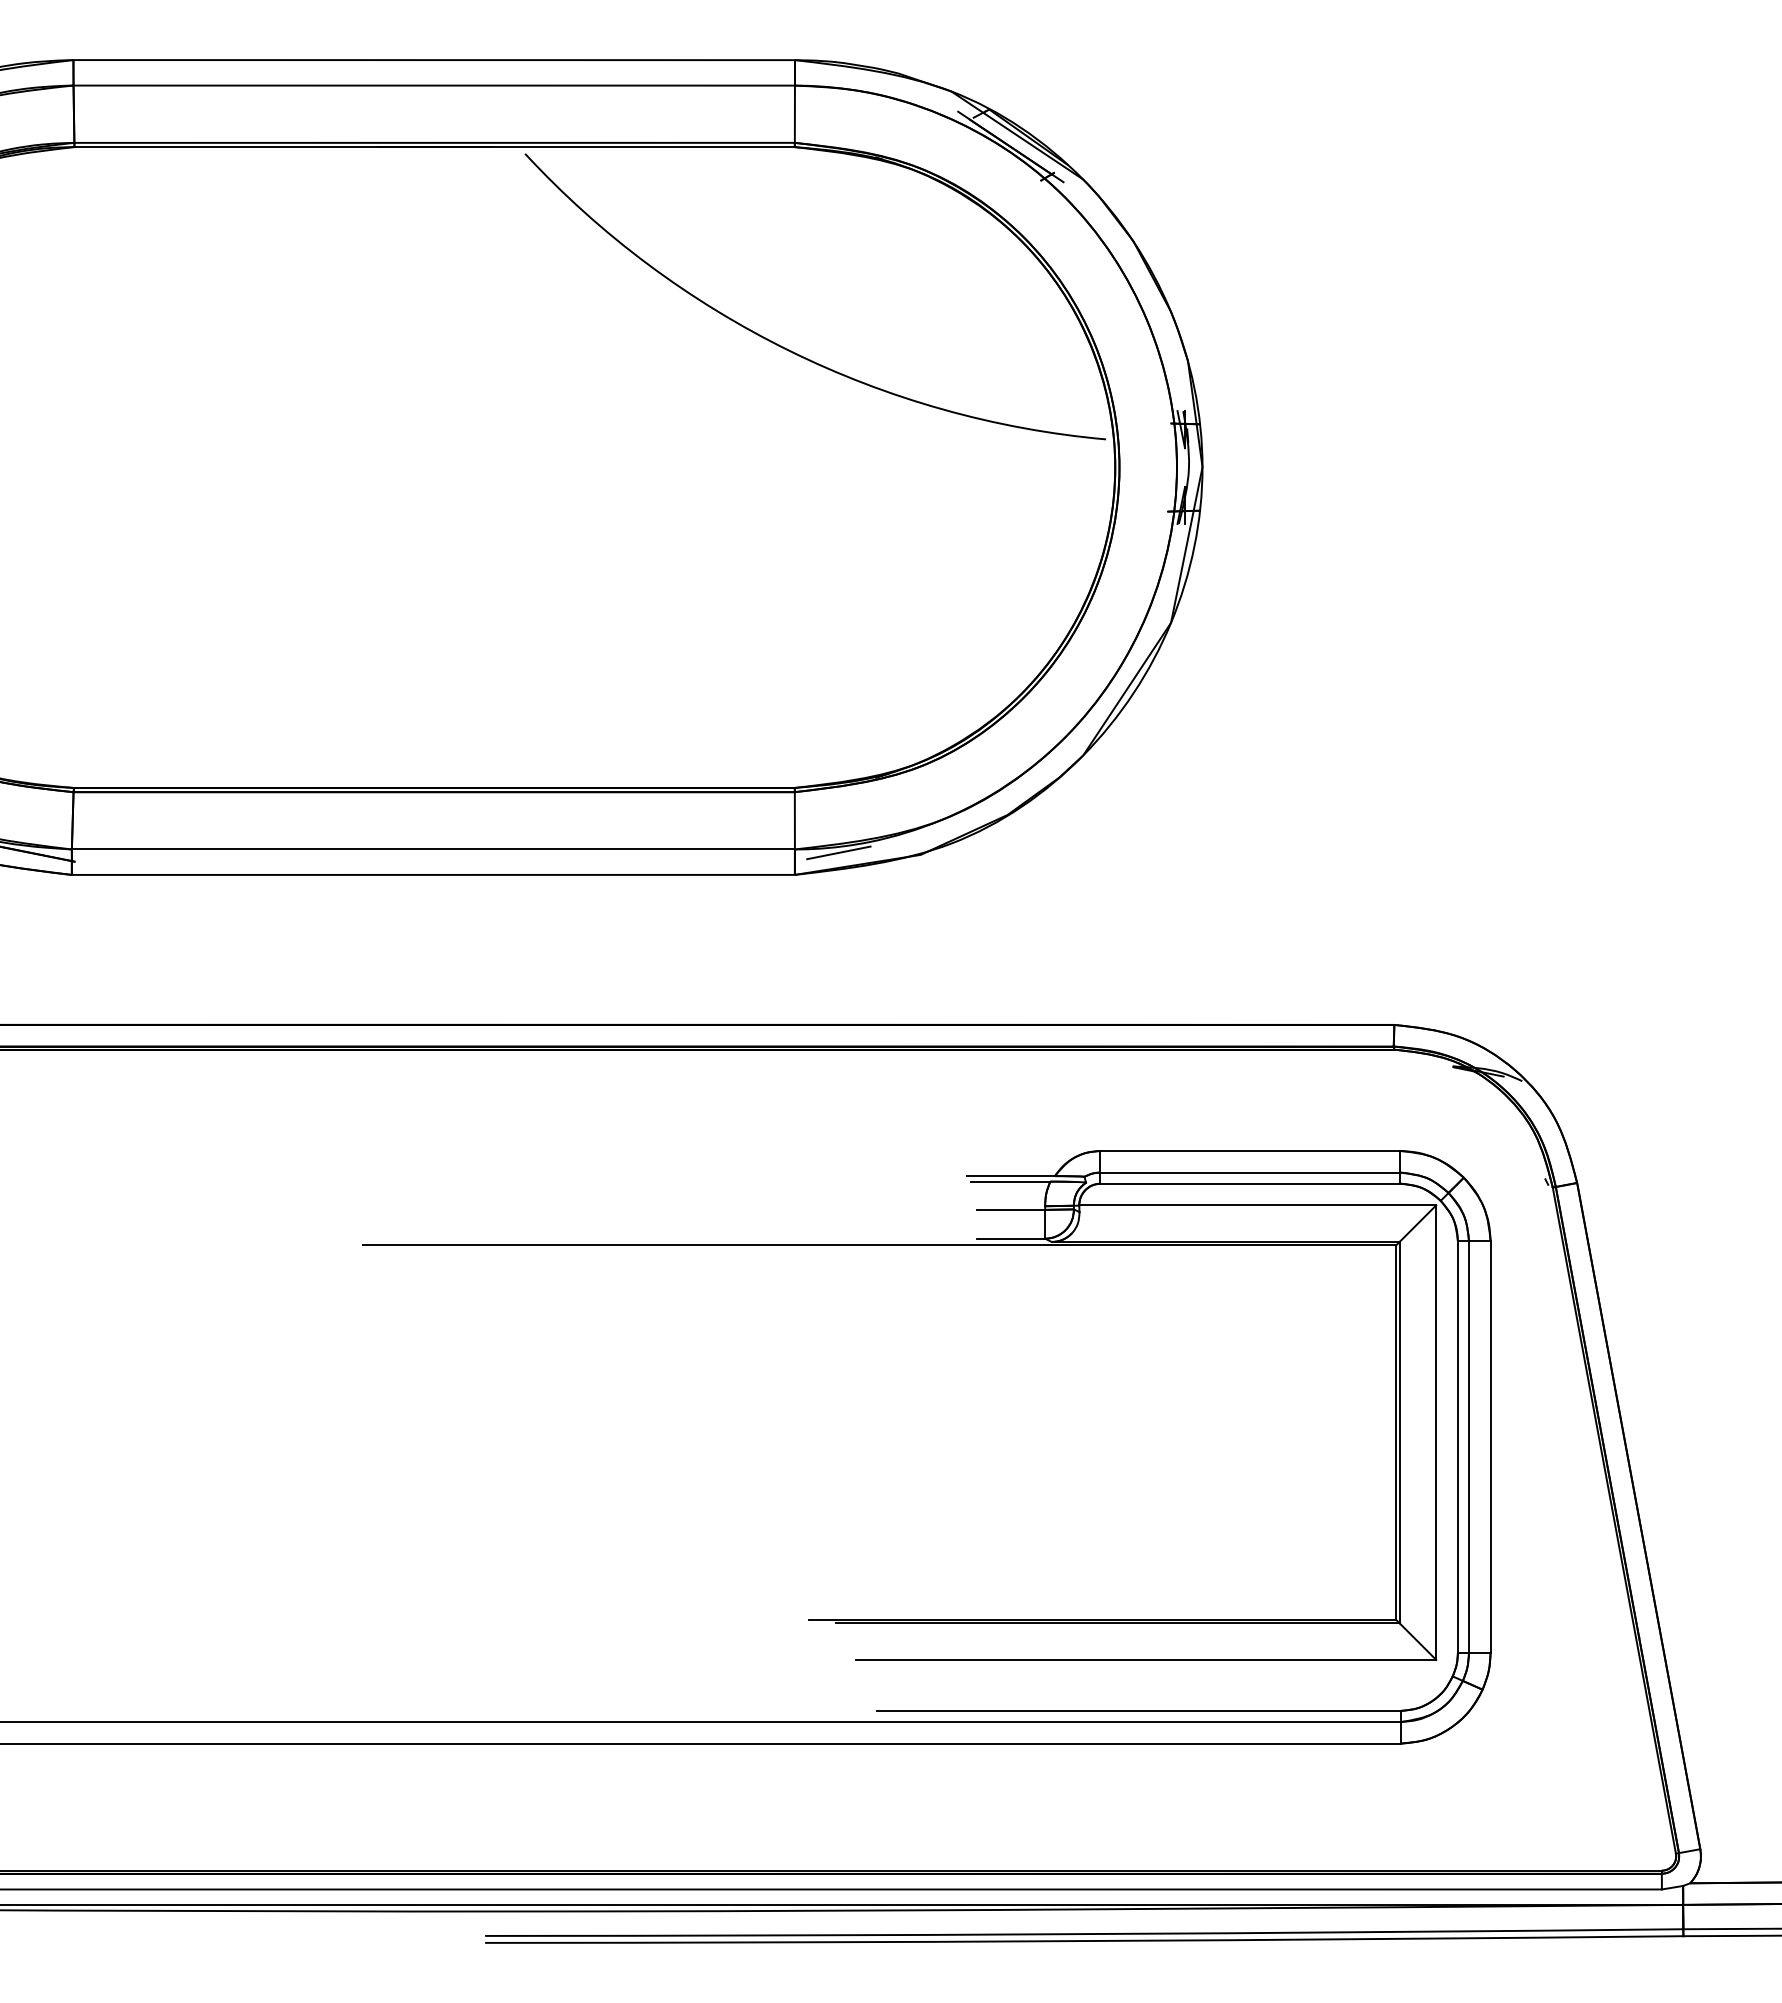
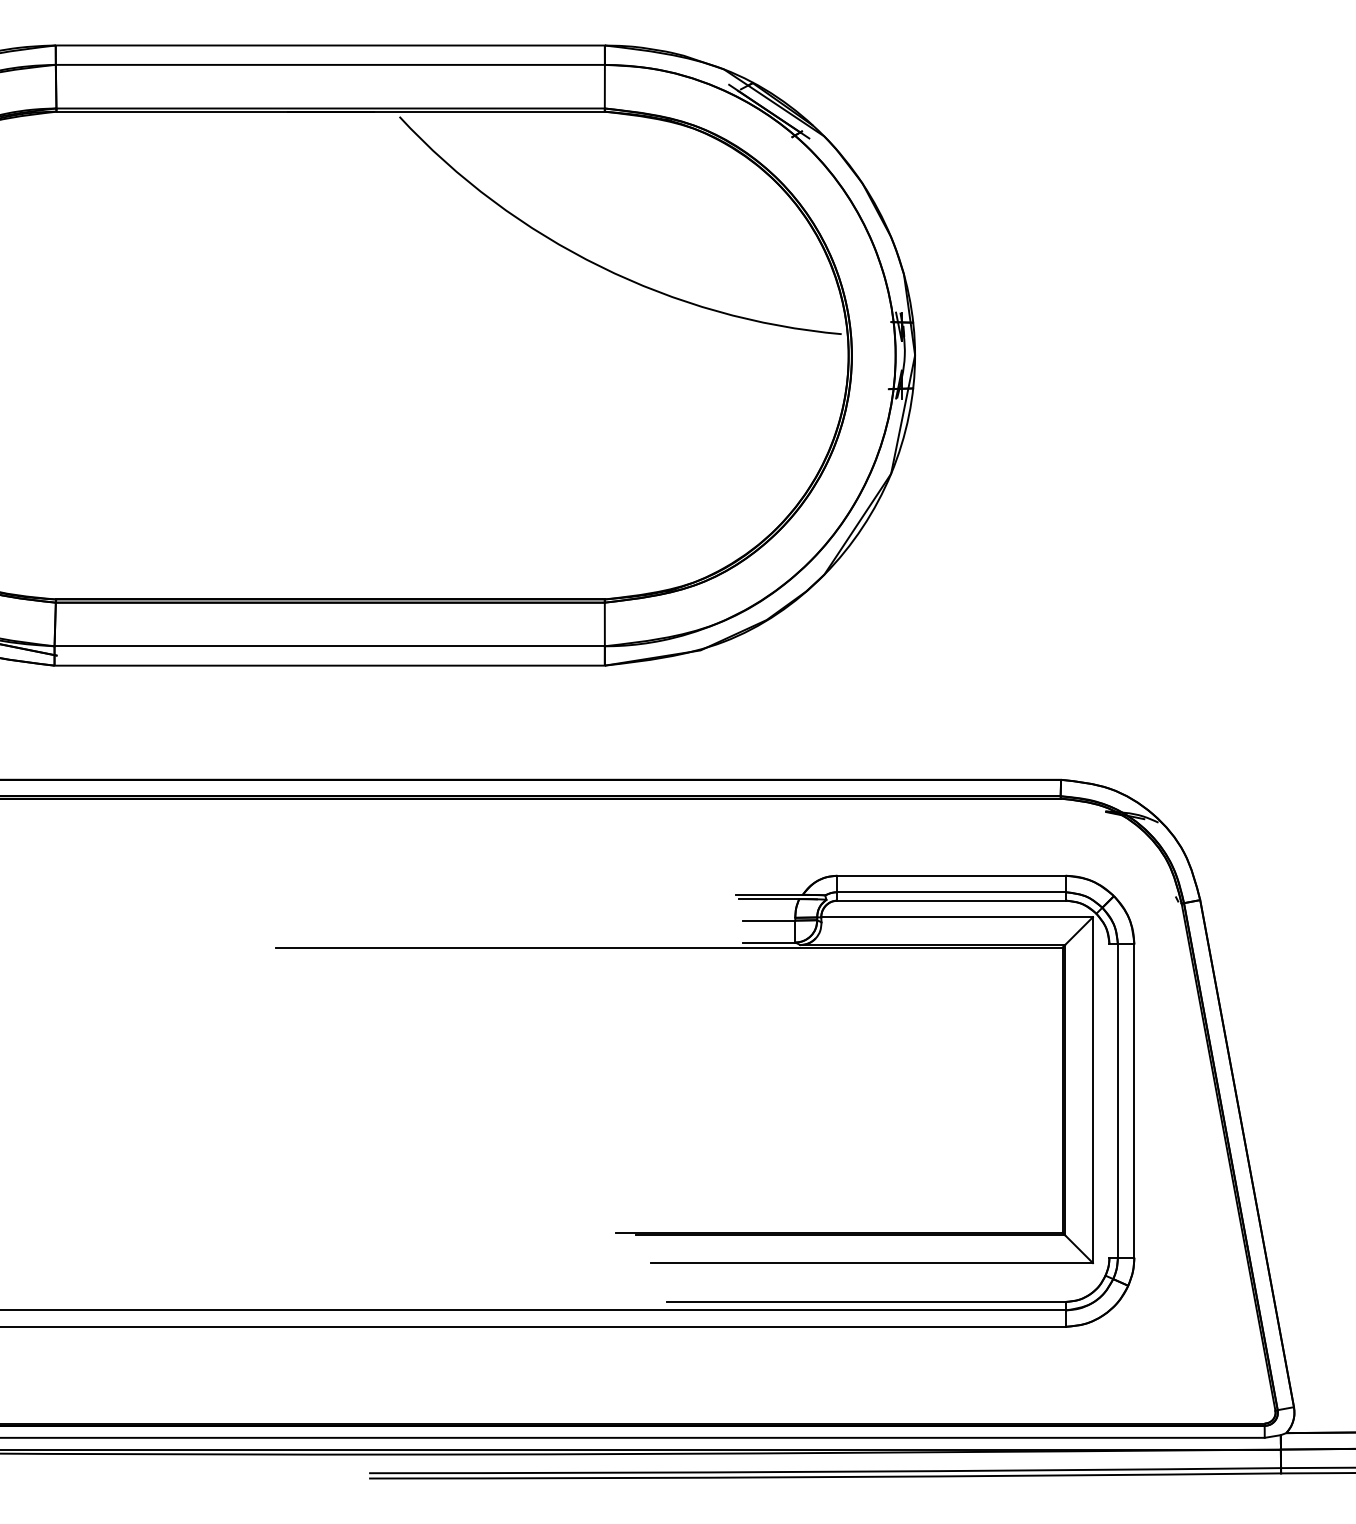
line: (838, 852) -> (638, 648), removed
line: (1457, 1446) -> (1109, 1100), removed

